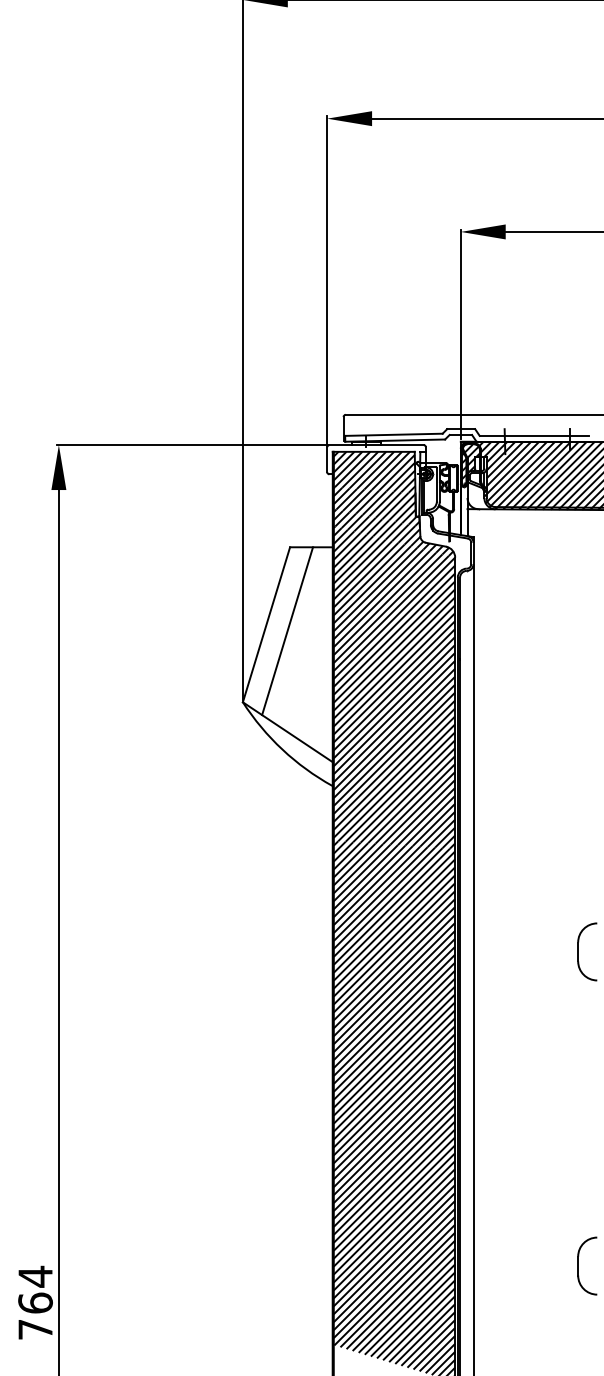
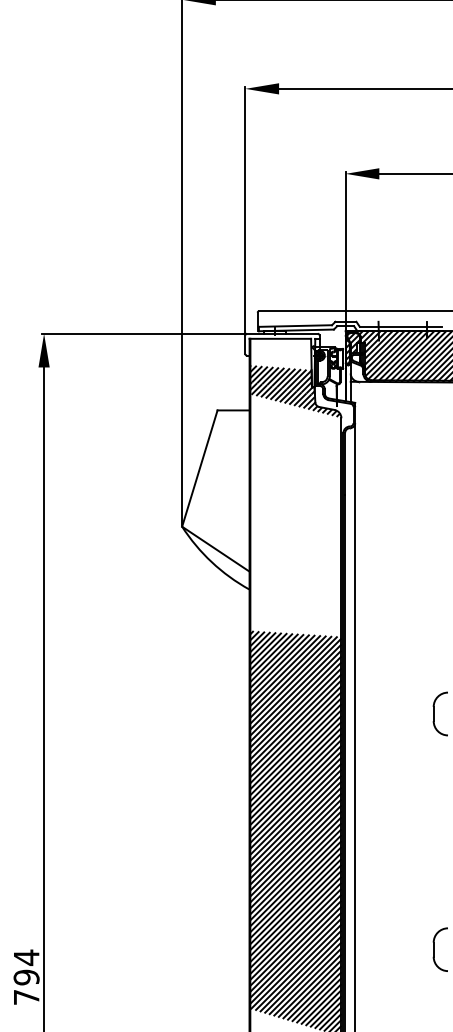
hatch: (373, 471) -> (280, 353), removed
line: (287, 631) -> (215, 473), removed
hatch: (393, 687) -> (295, 515), removed
text: (35, 1303) -> (26, 977), 764 -> 794

